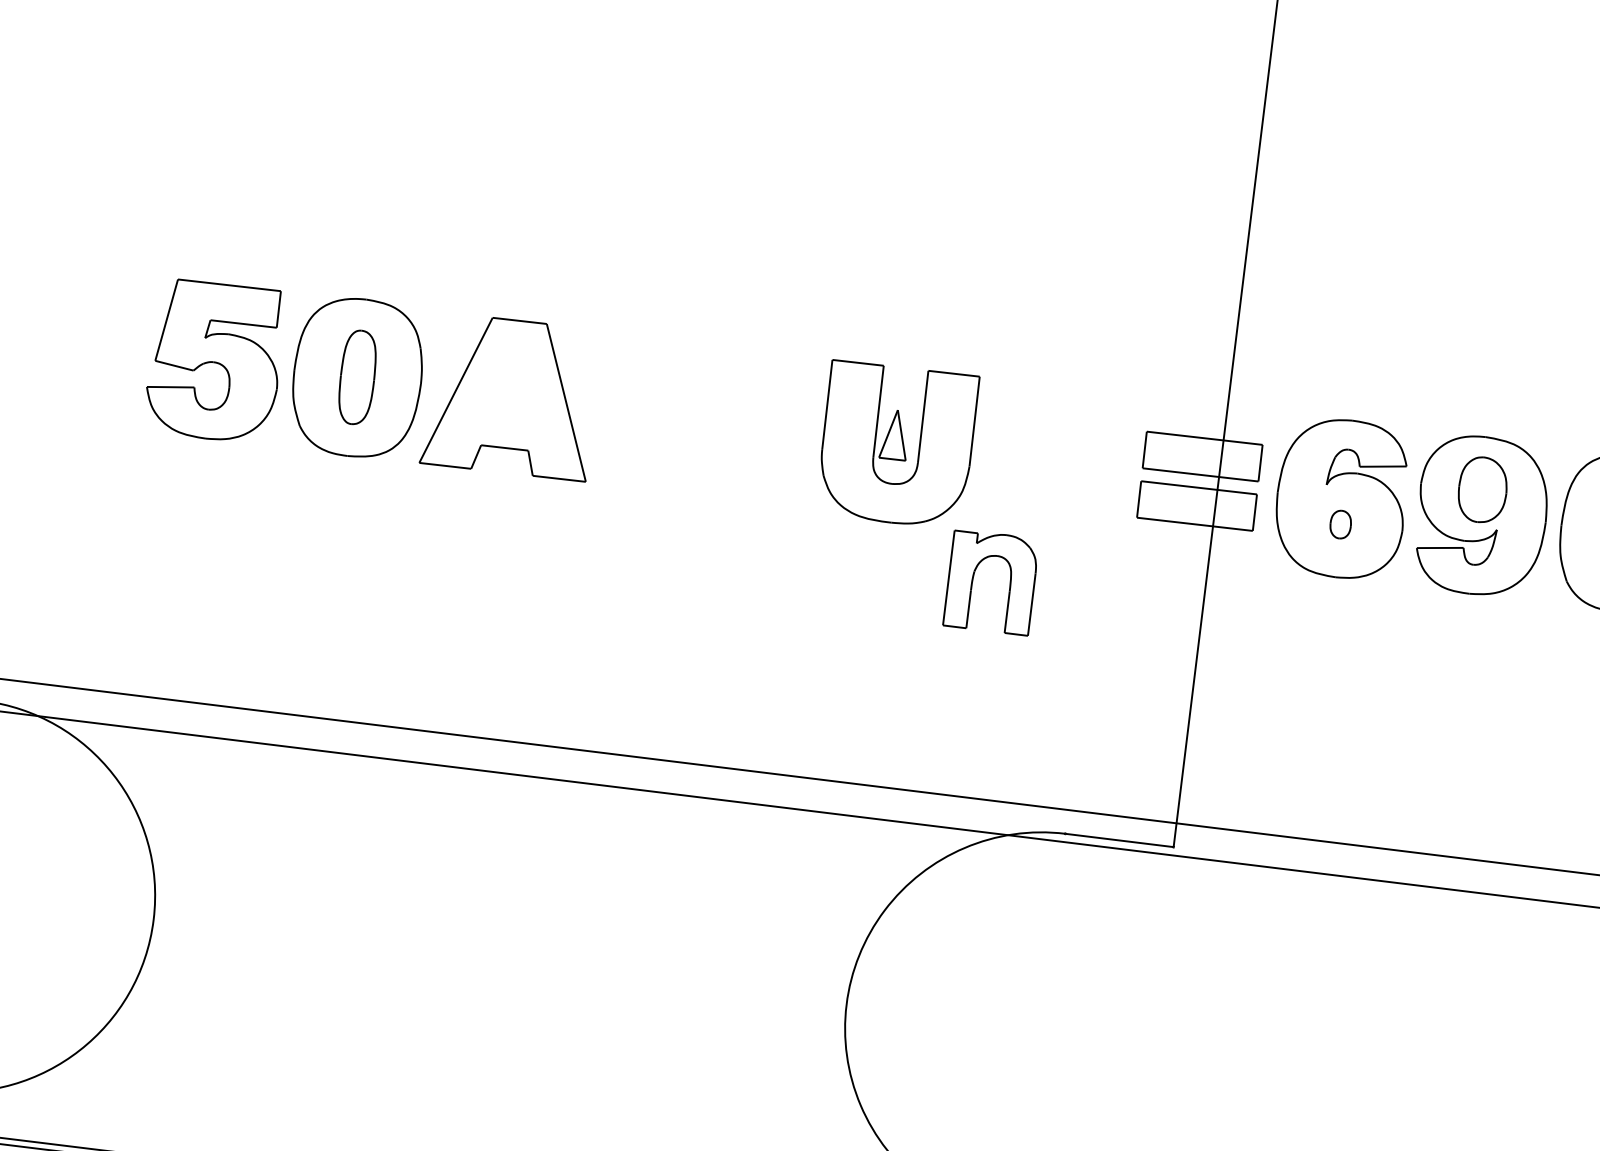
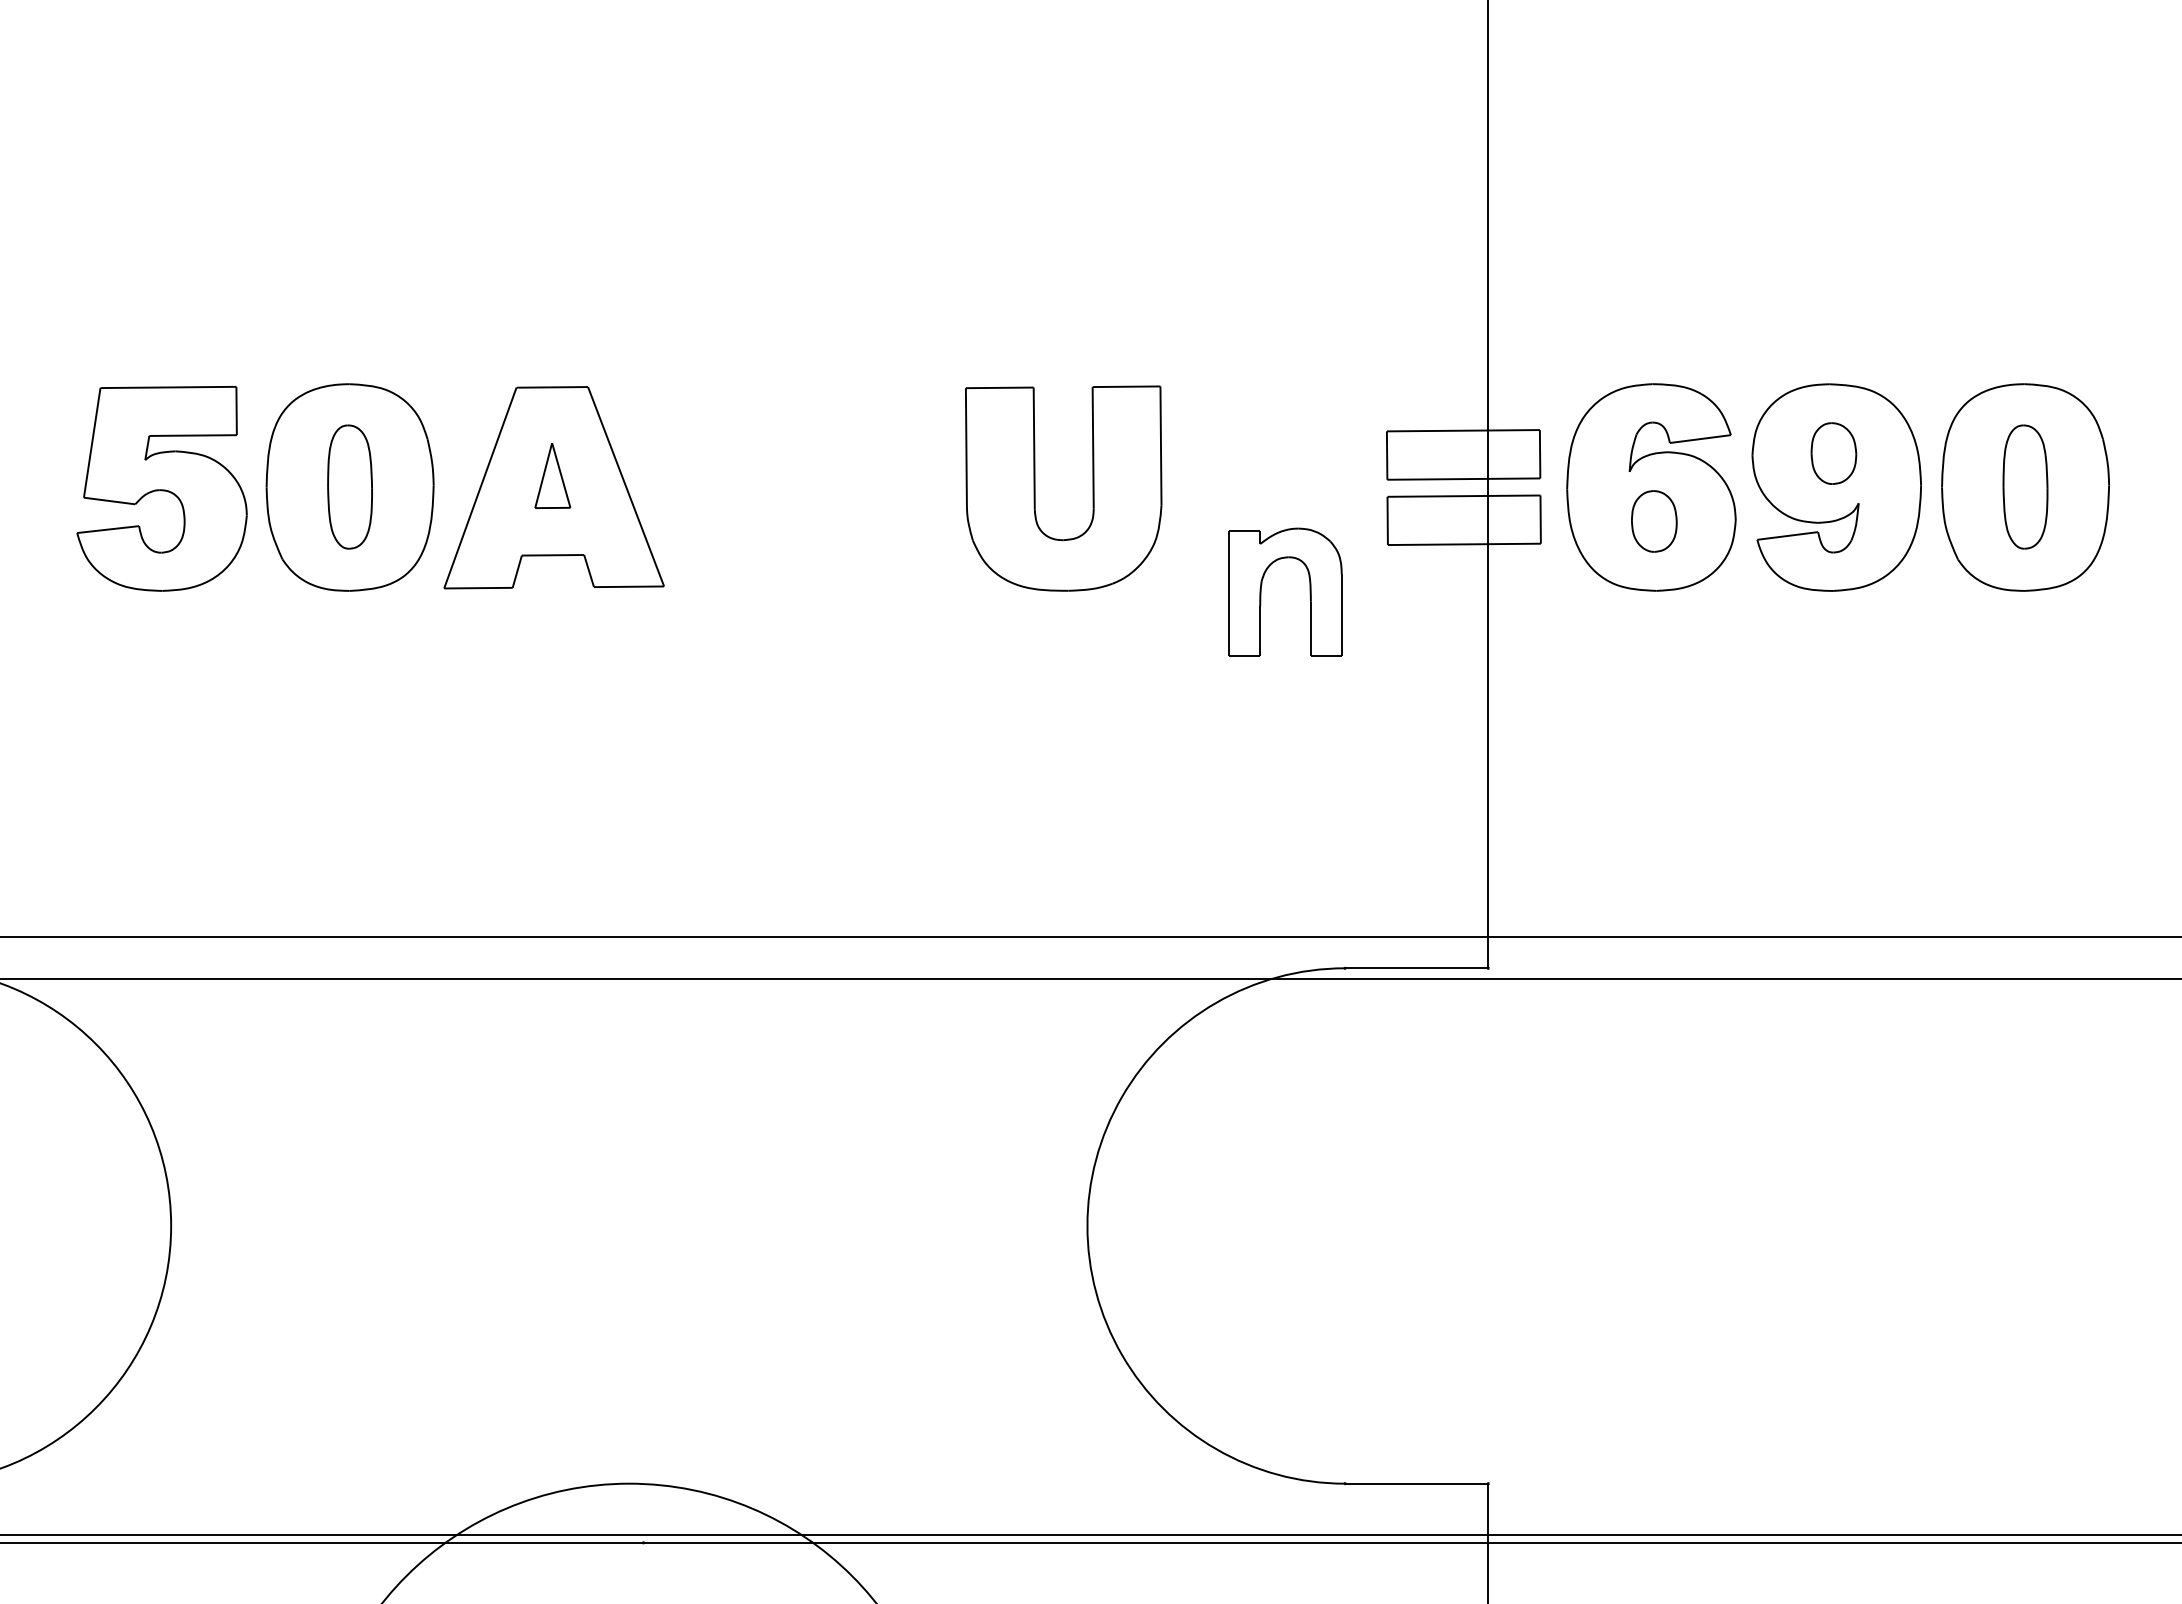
part: (895, 434) -> (552, 475), moved
part: (1482, 489) -> (1833, 453), size x0.71
part: (1340, 524) -> (1654, 521), size x1.67
part: (973, 579) -> (1261, 591), moved

